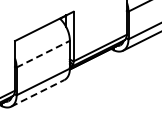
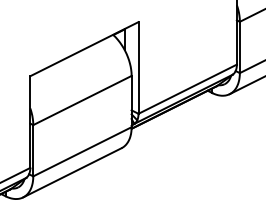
line: (43, 54) -> (82, 101), dashed -> solid
line: (37, 93) -> (71, 173), dashed -> solid

